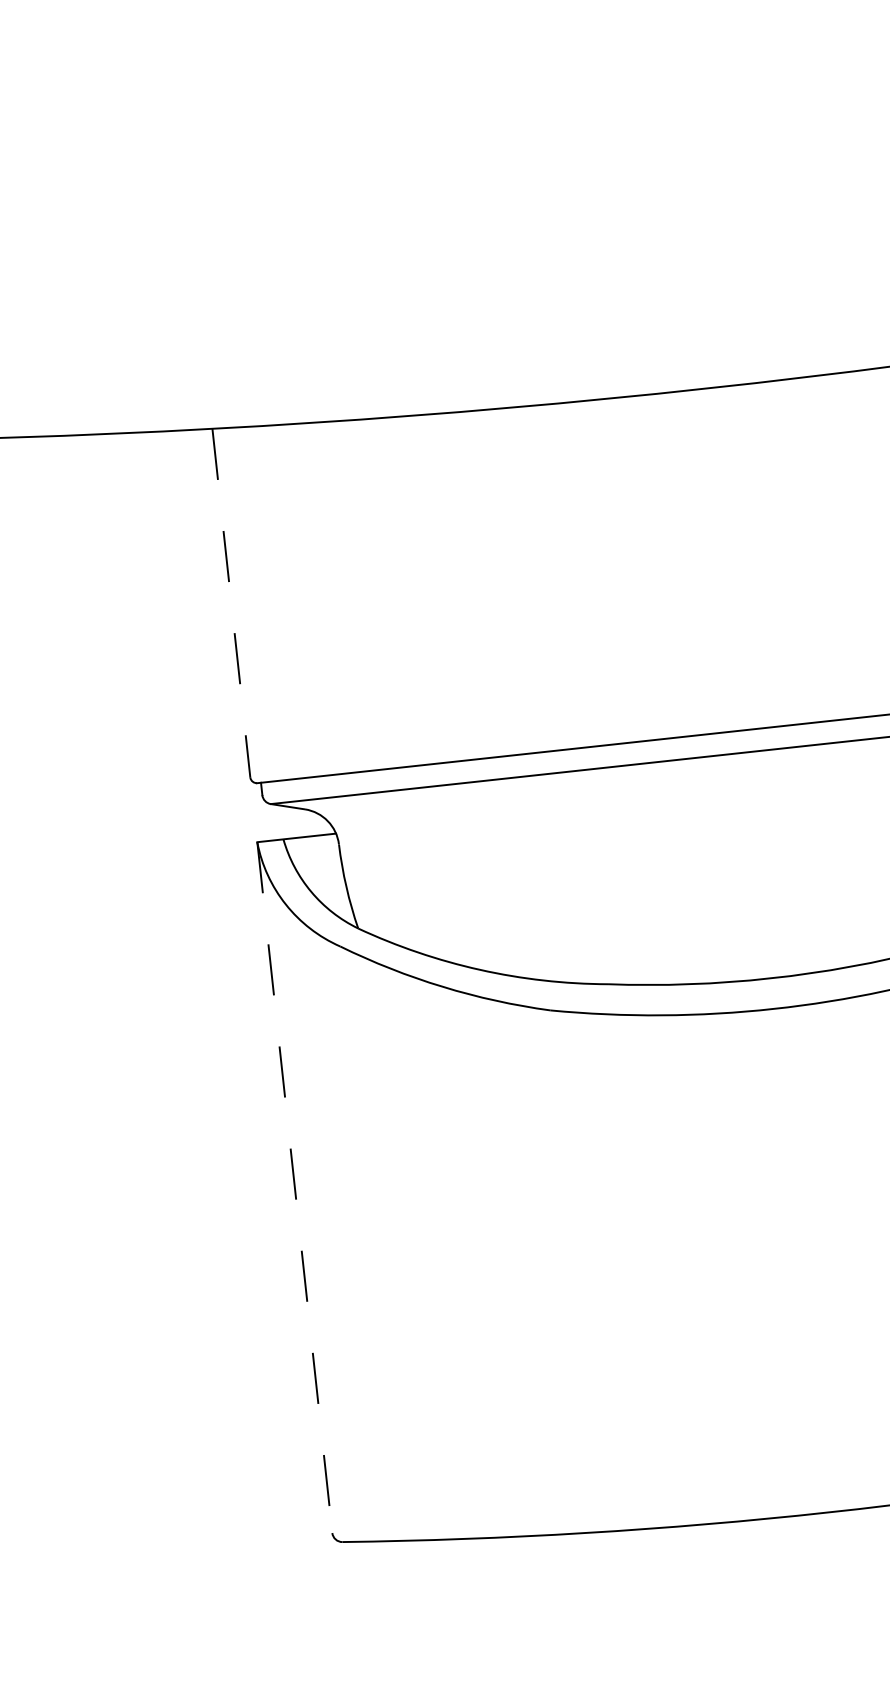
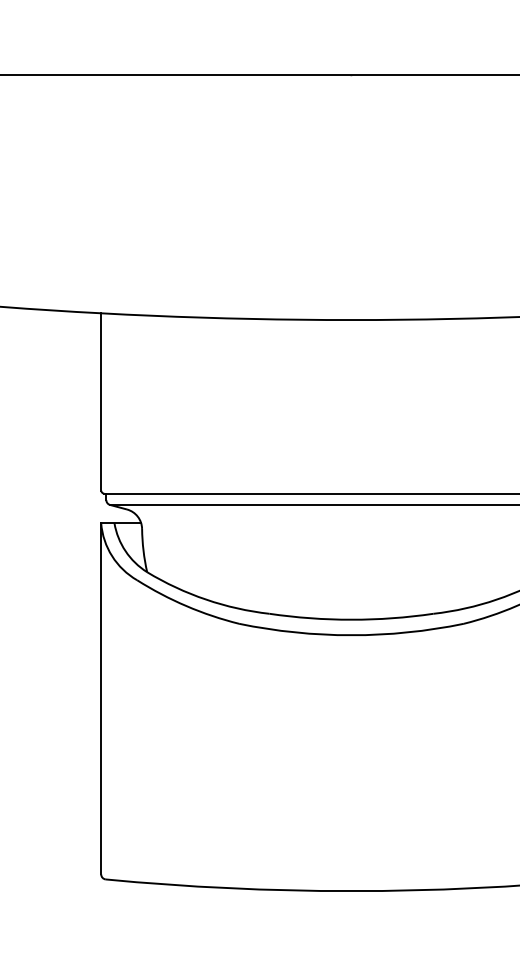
line: (232, 604) -> (101, 402), dashed -> solid
line: (295, 1186) -> (101, 698), dashed -> solid

